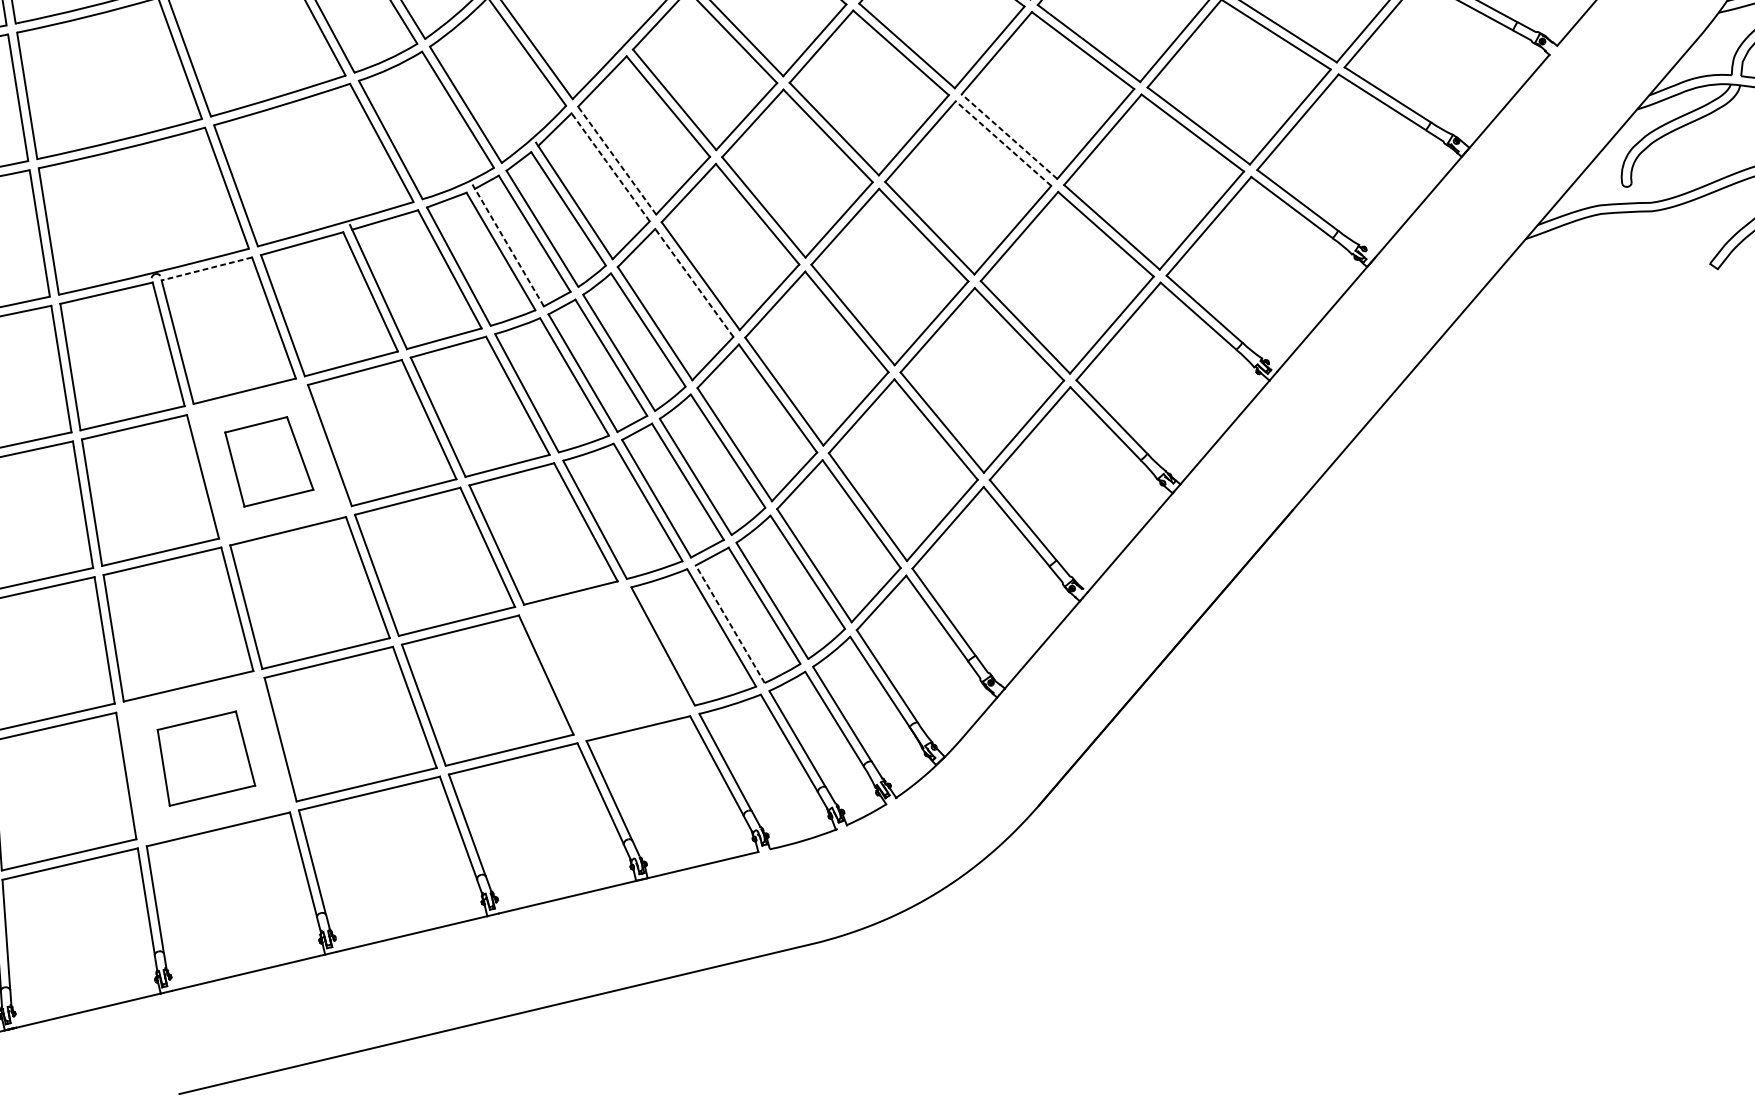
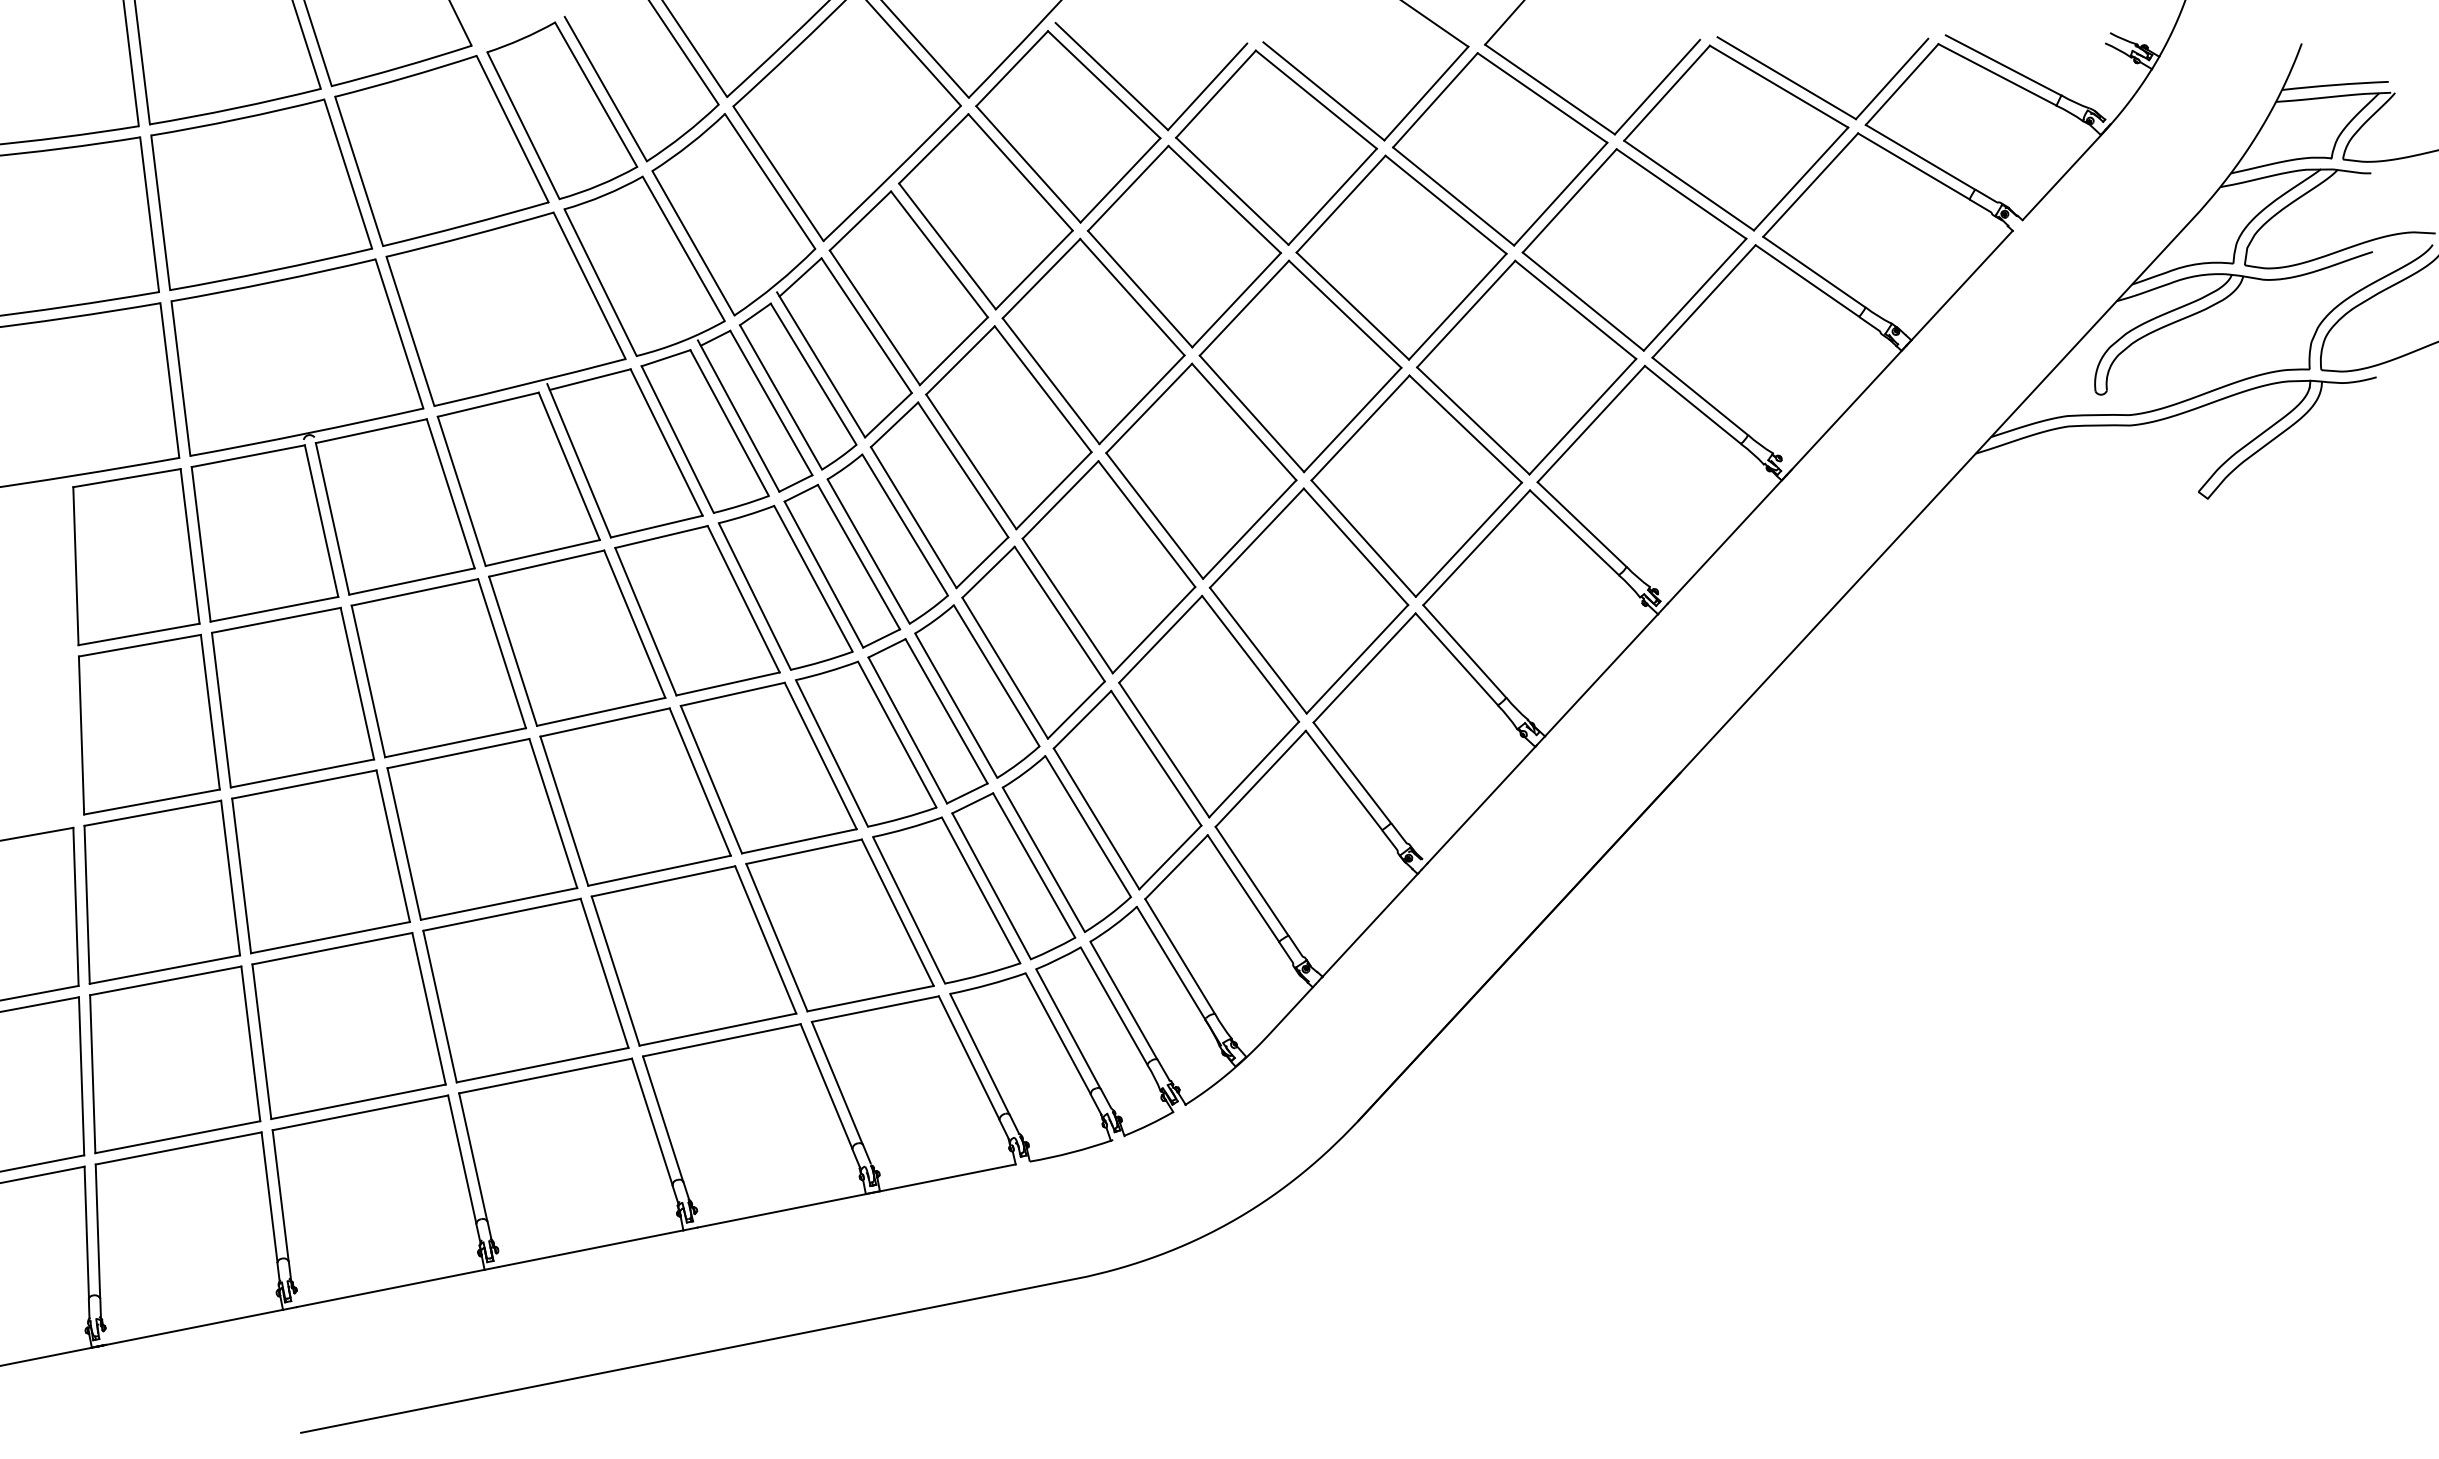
line: (1009, 136) -> (1352, 306), dashed -> solid
line: (1003, 143) -> (1345, 314), dashed -> solid
line: (616, 160) -> (874, 317), dashed -> solid
line: (610, 167) -> (866, 325), dashed -> solid
line: (508, 245) -> (738, 416), dashed -> solid
line: (206, 269) -> (371, 431), dashed -> solid
line: (693, 282) -> (962, 469), dashed -> solid
part: (269, 461) -> (438, 668), size x1.67
line: (730, 624) -> (991, 886), dashed -> solid
part: (606, 661) -> (839, 925), added
part: (206, 758) -> (348, 1026), size x1.67

